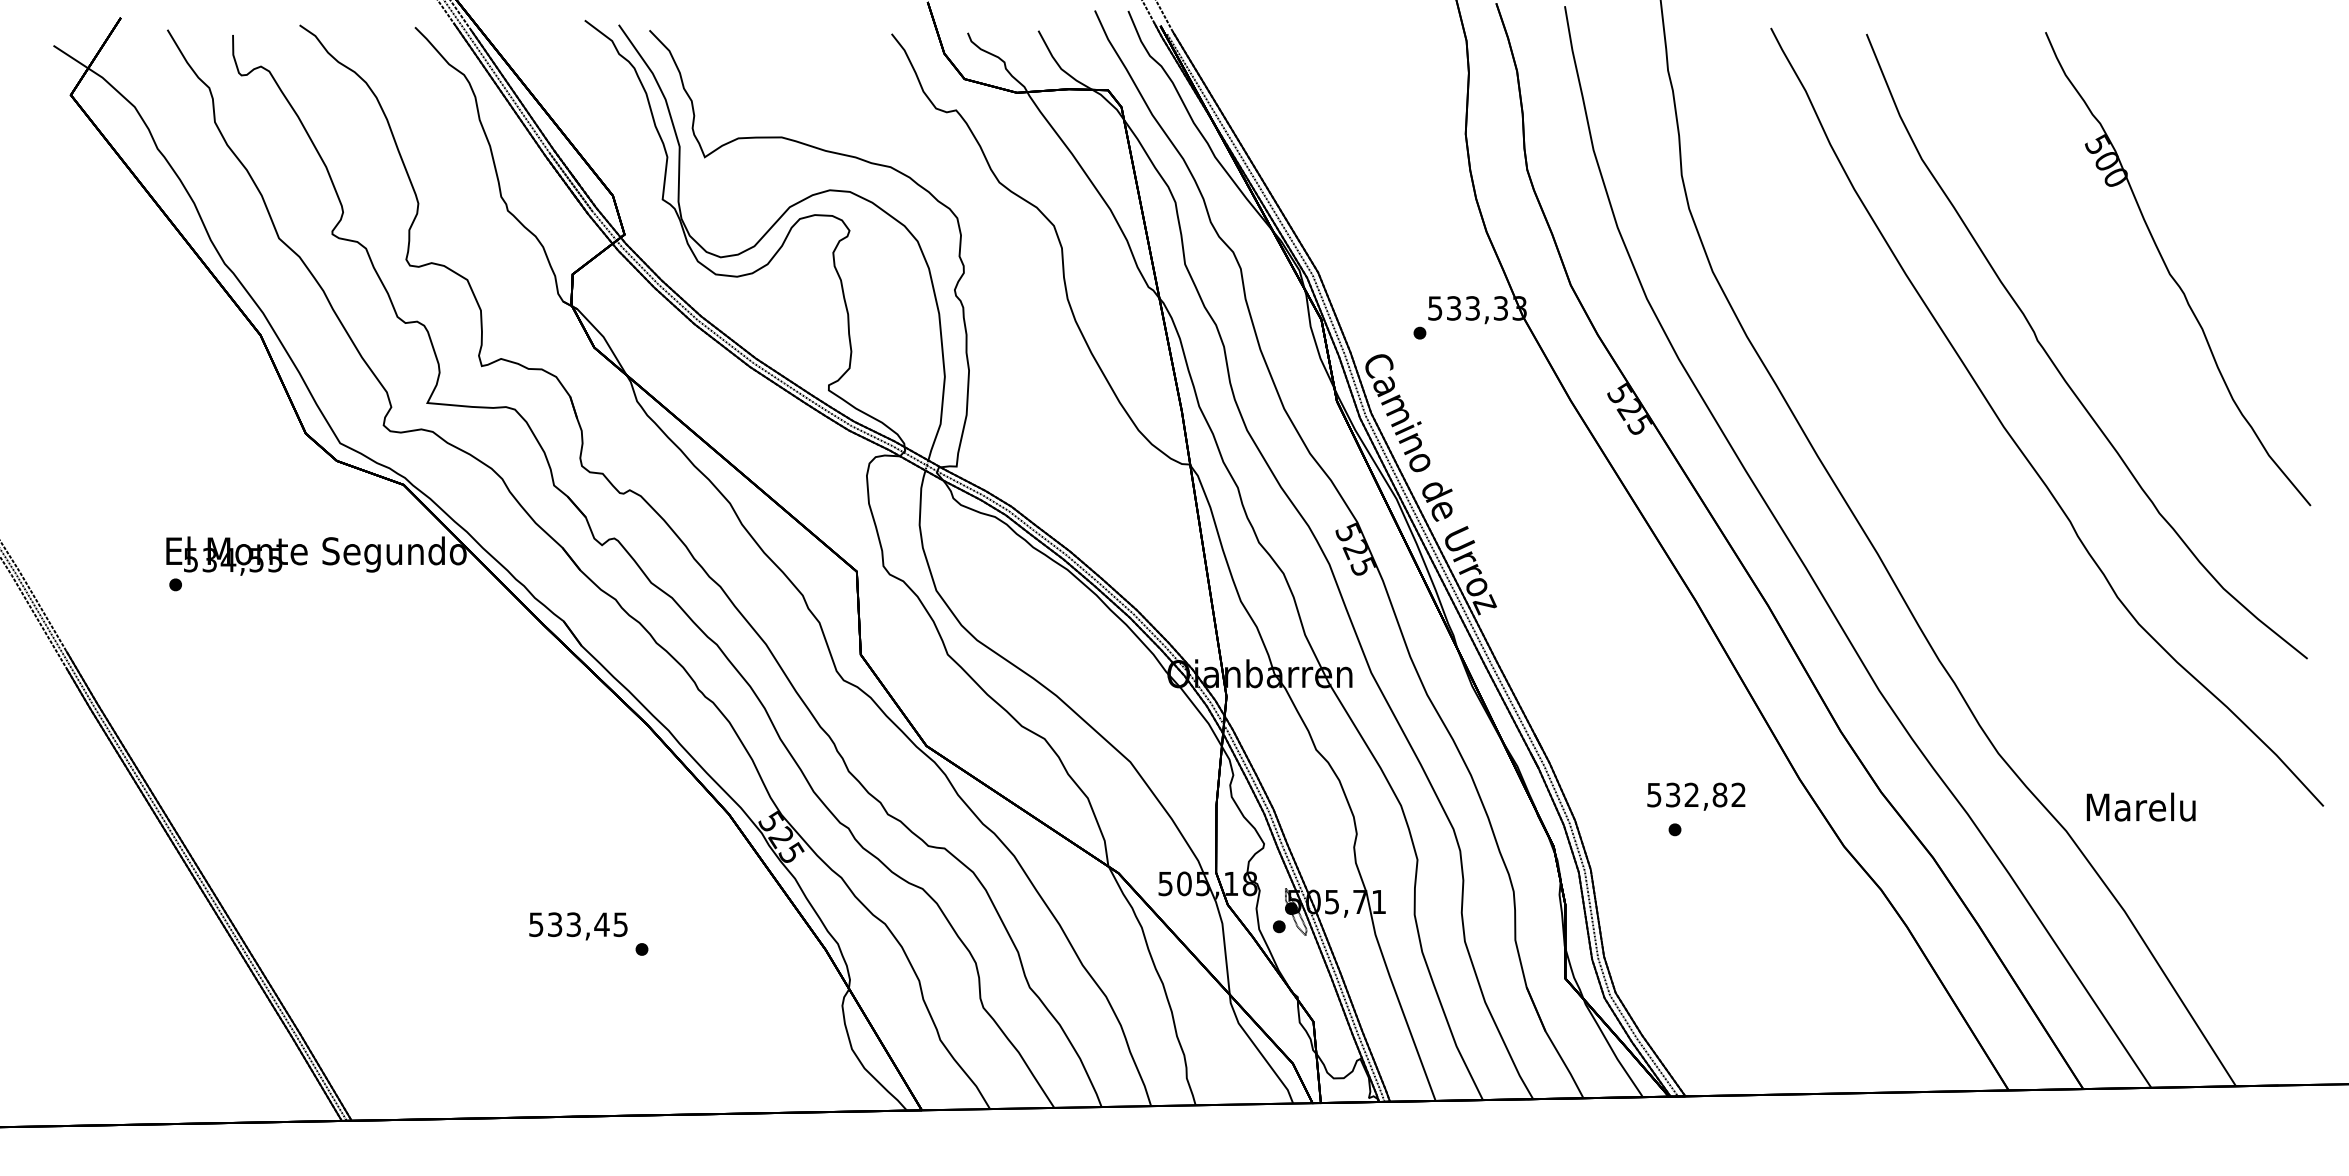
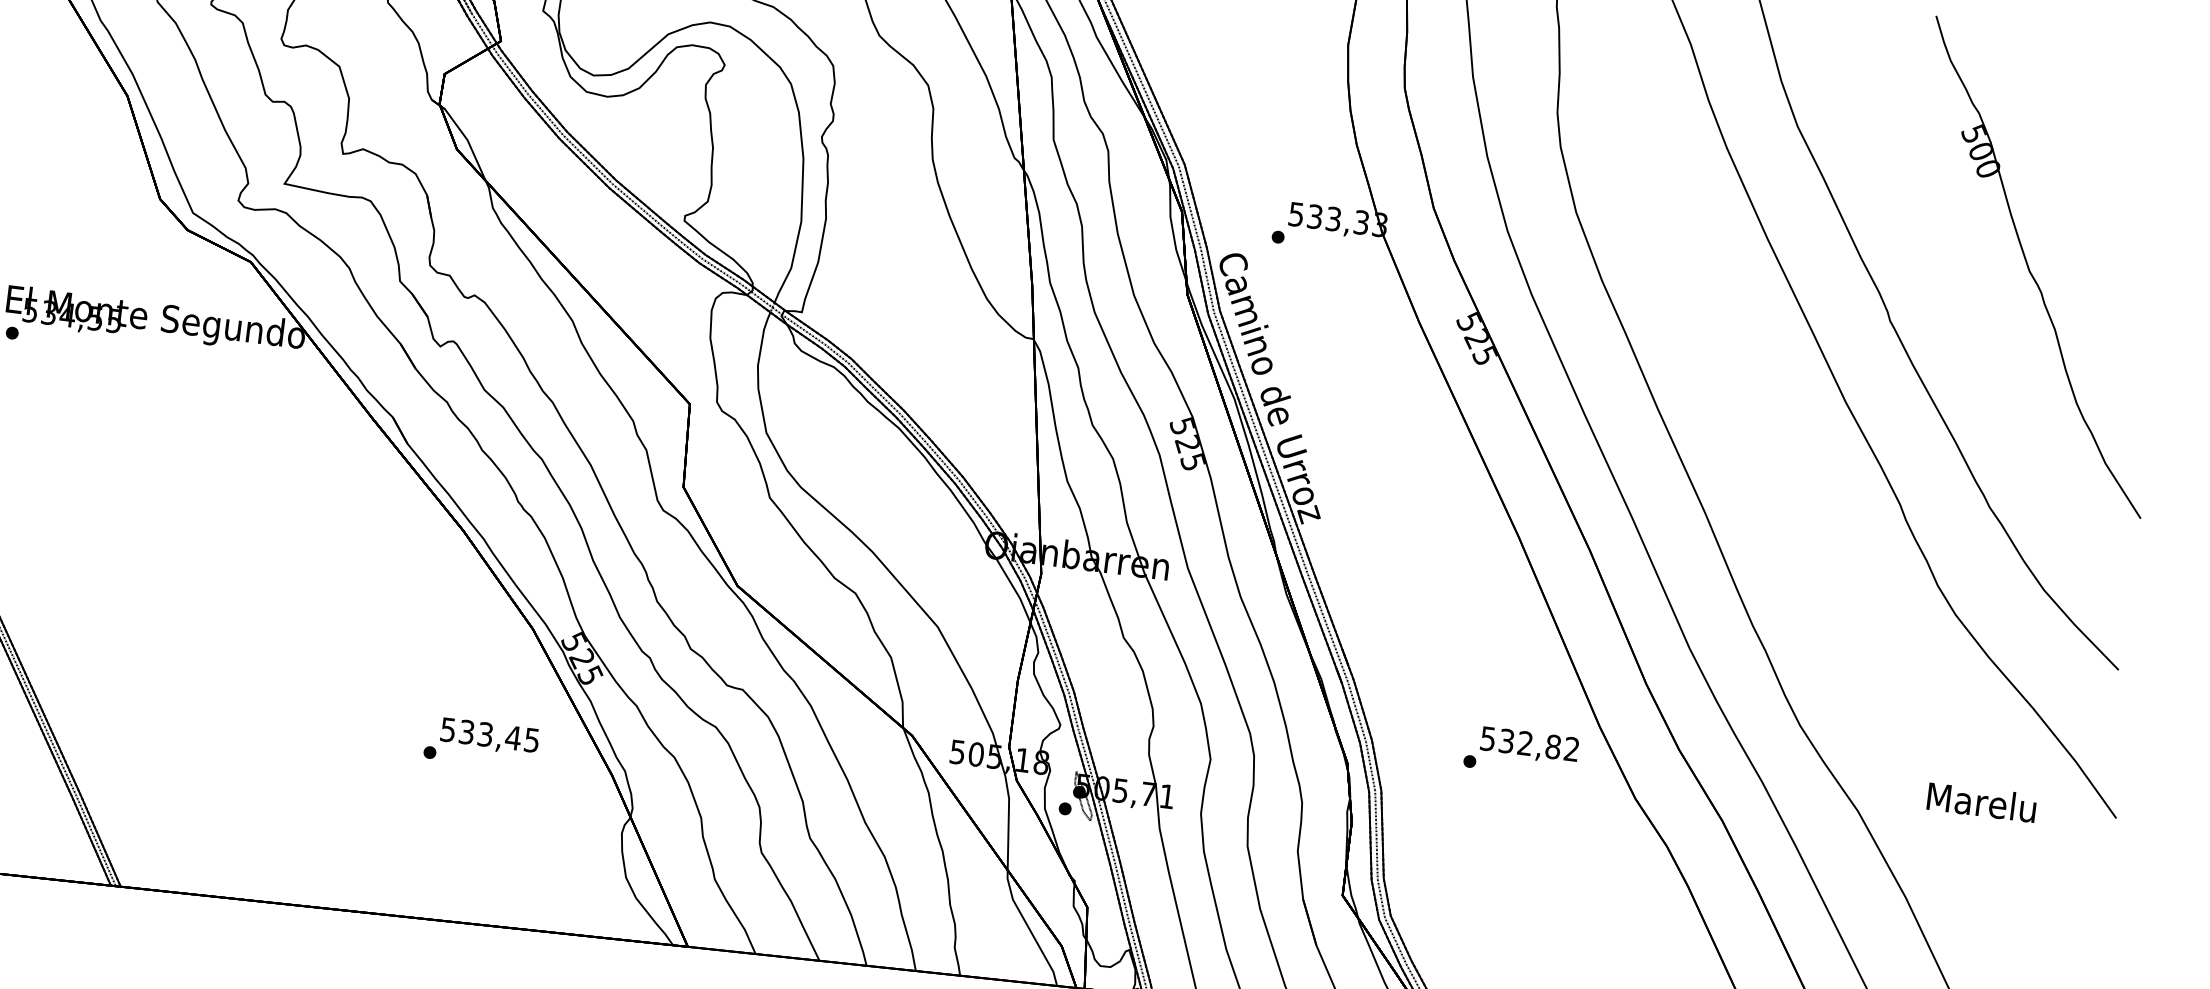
text: (1696, 796) -> (1529, 745), moved
text: (2140, 806) -> (1981, 801), moved
text: (578, 926) -> (489, 736), moved

